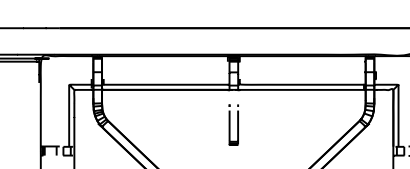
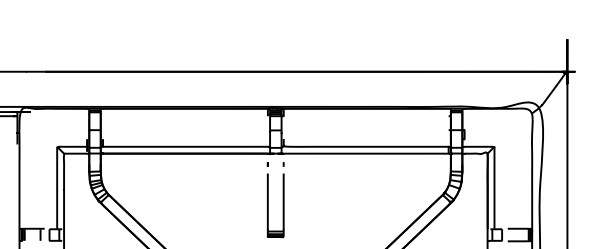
part: (233, 124) -> (275, 199), size x1.4

